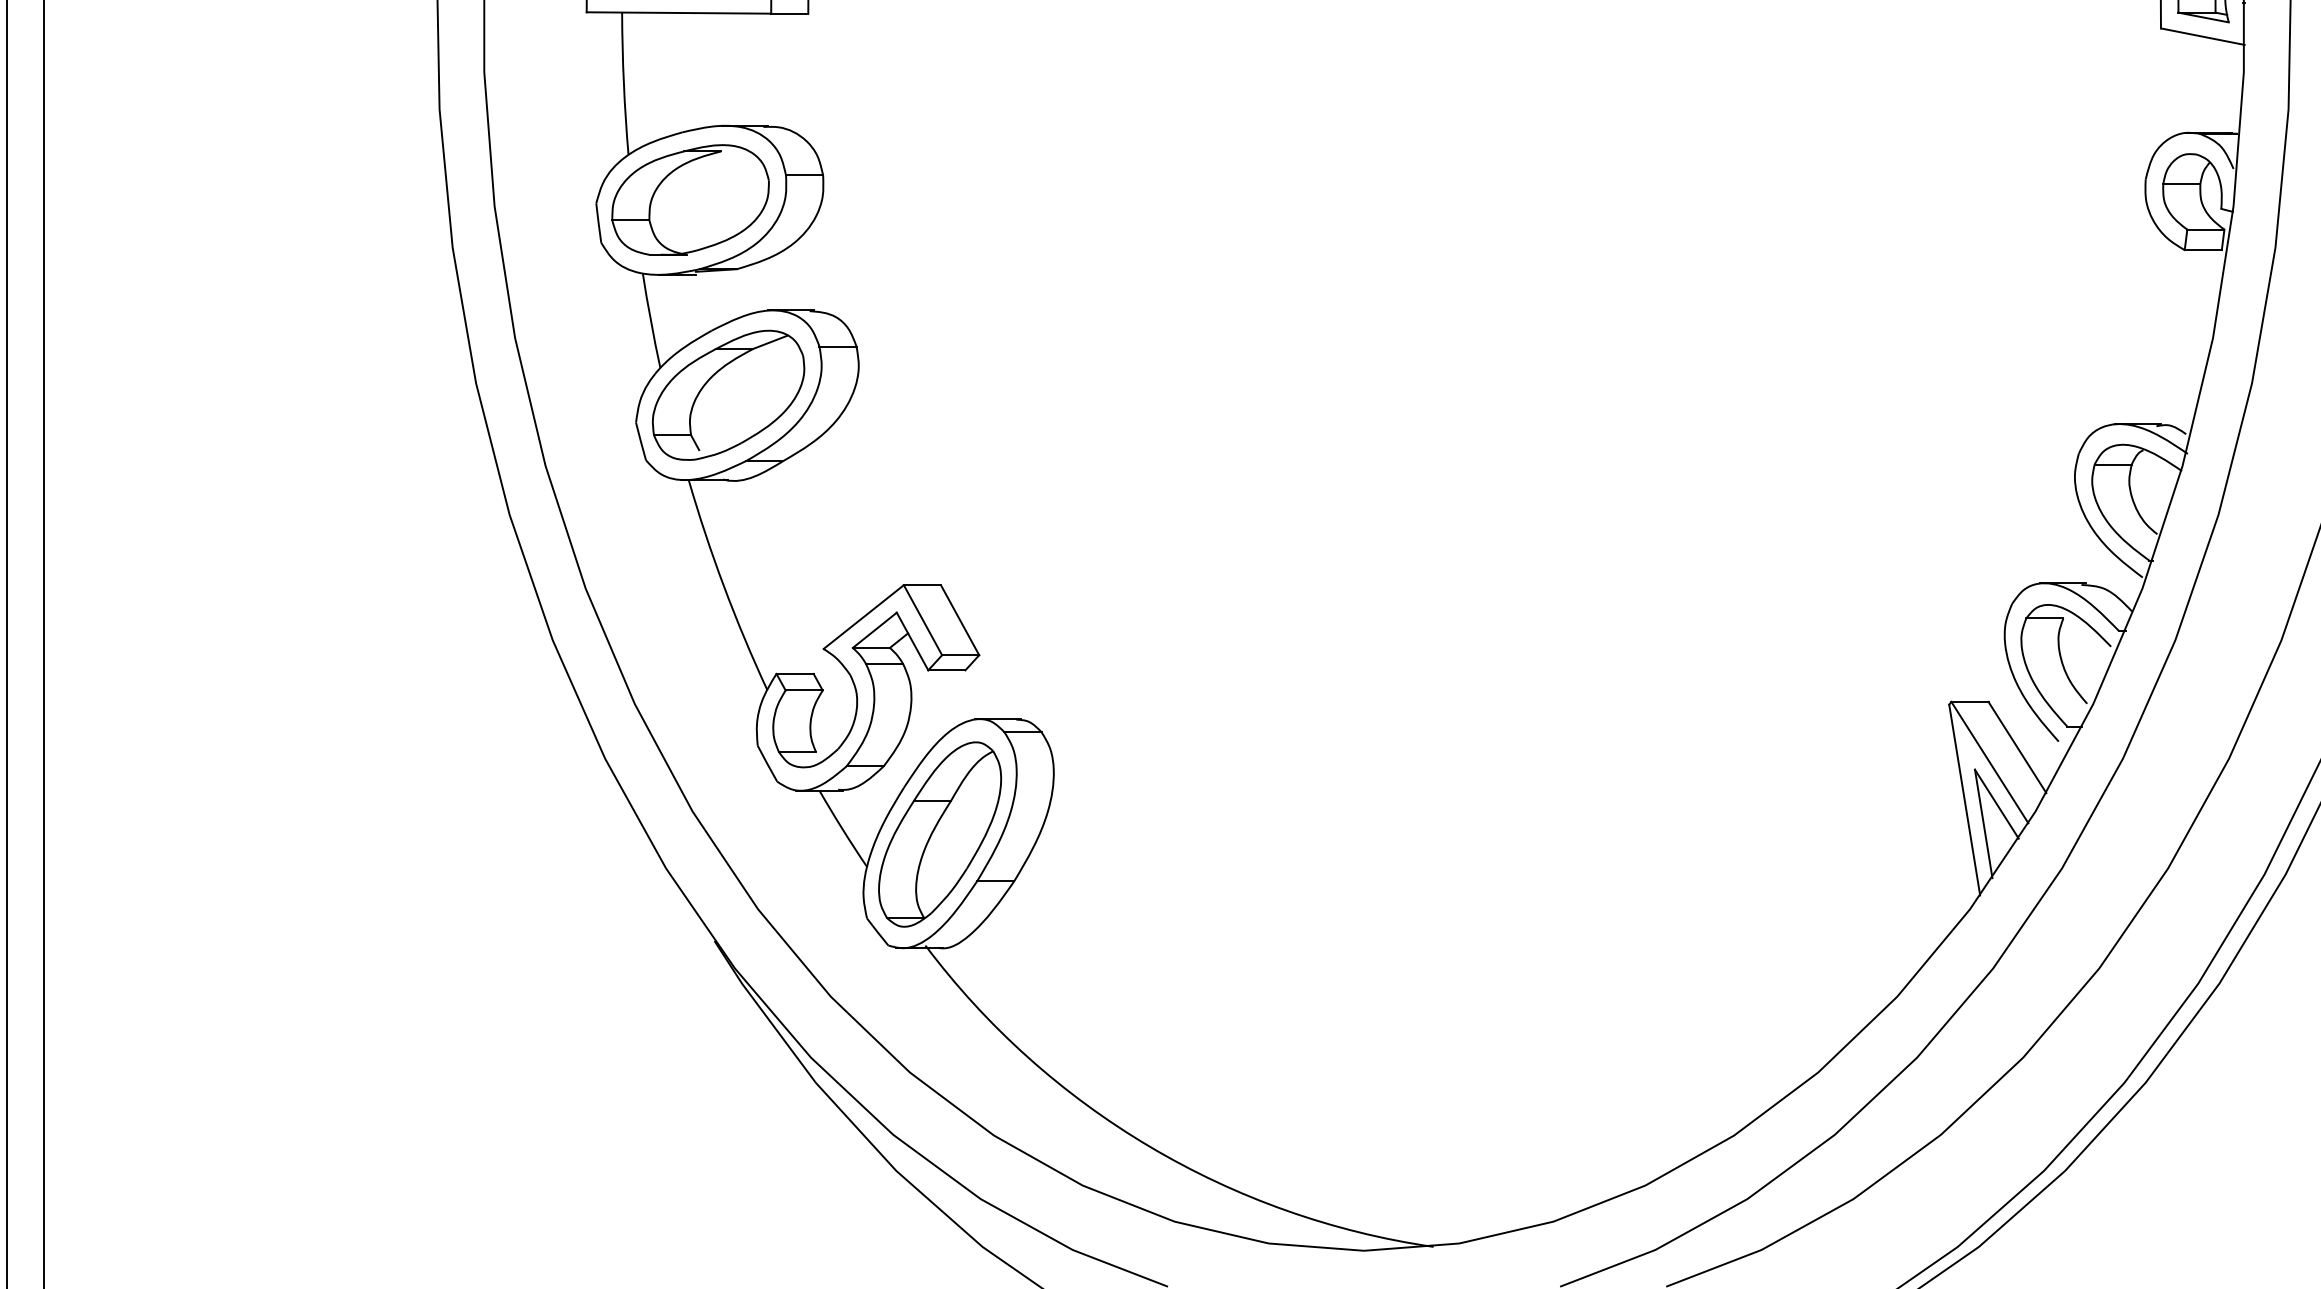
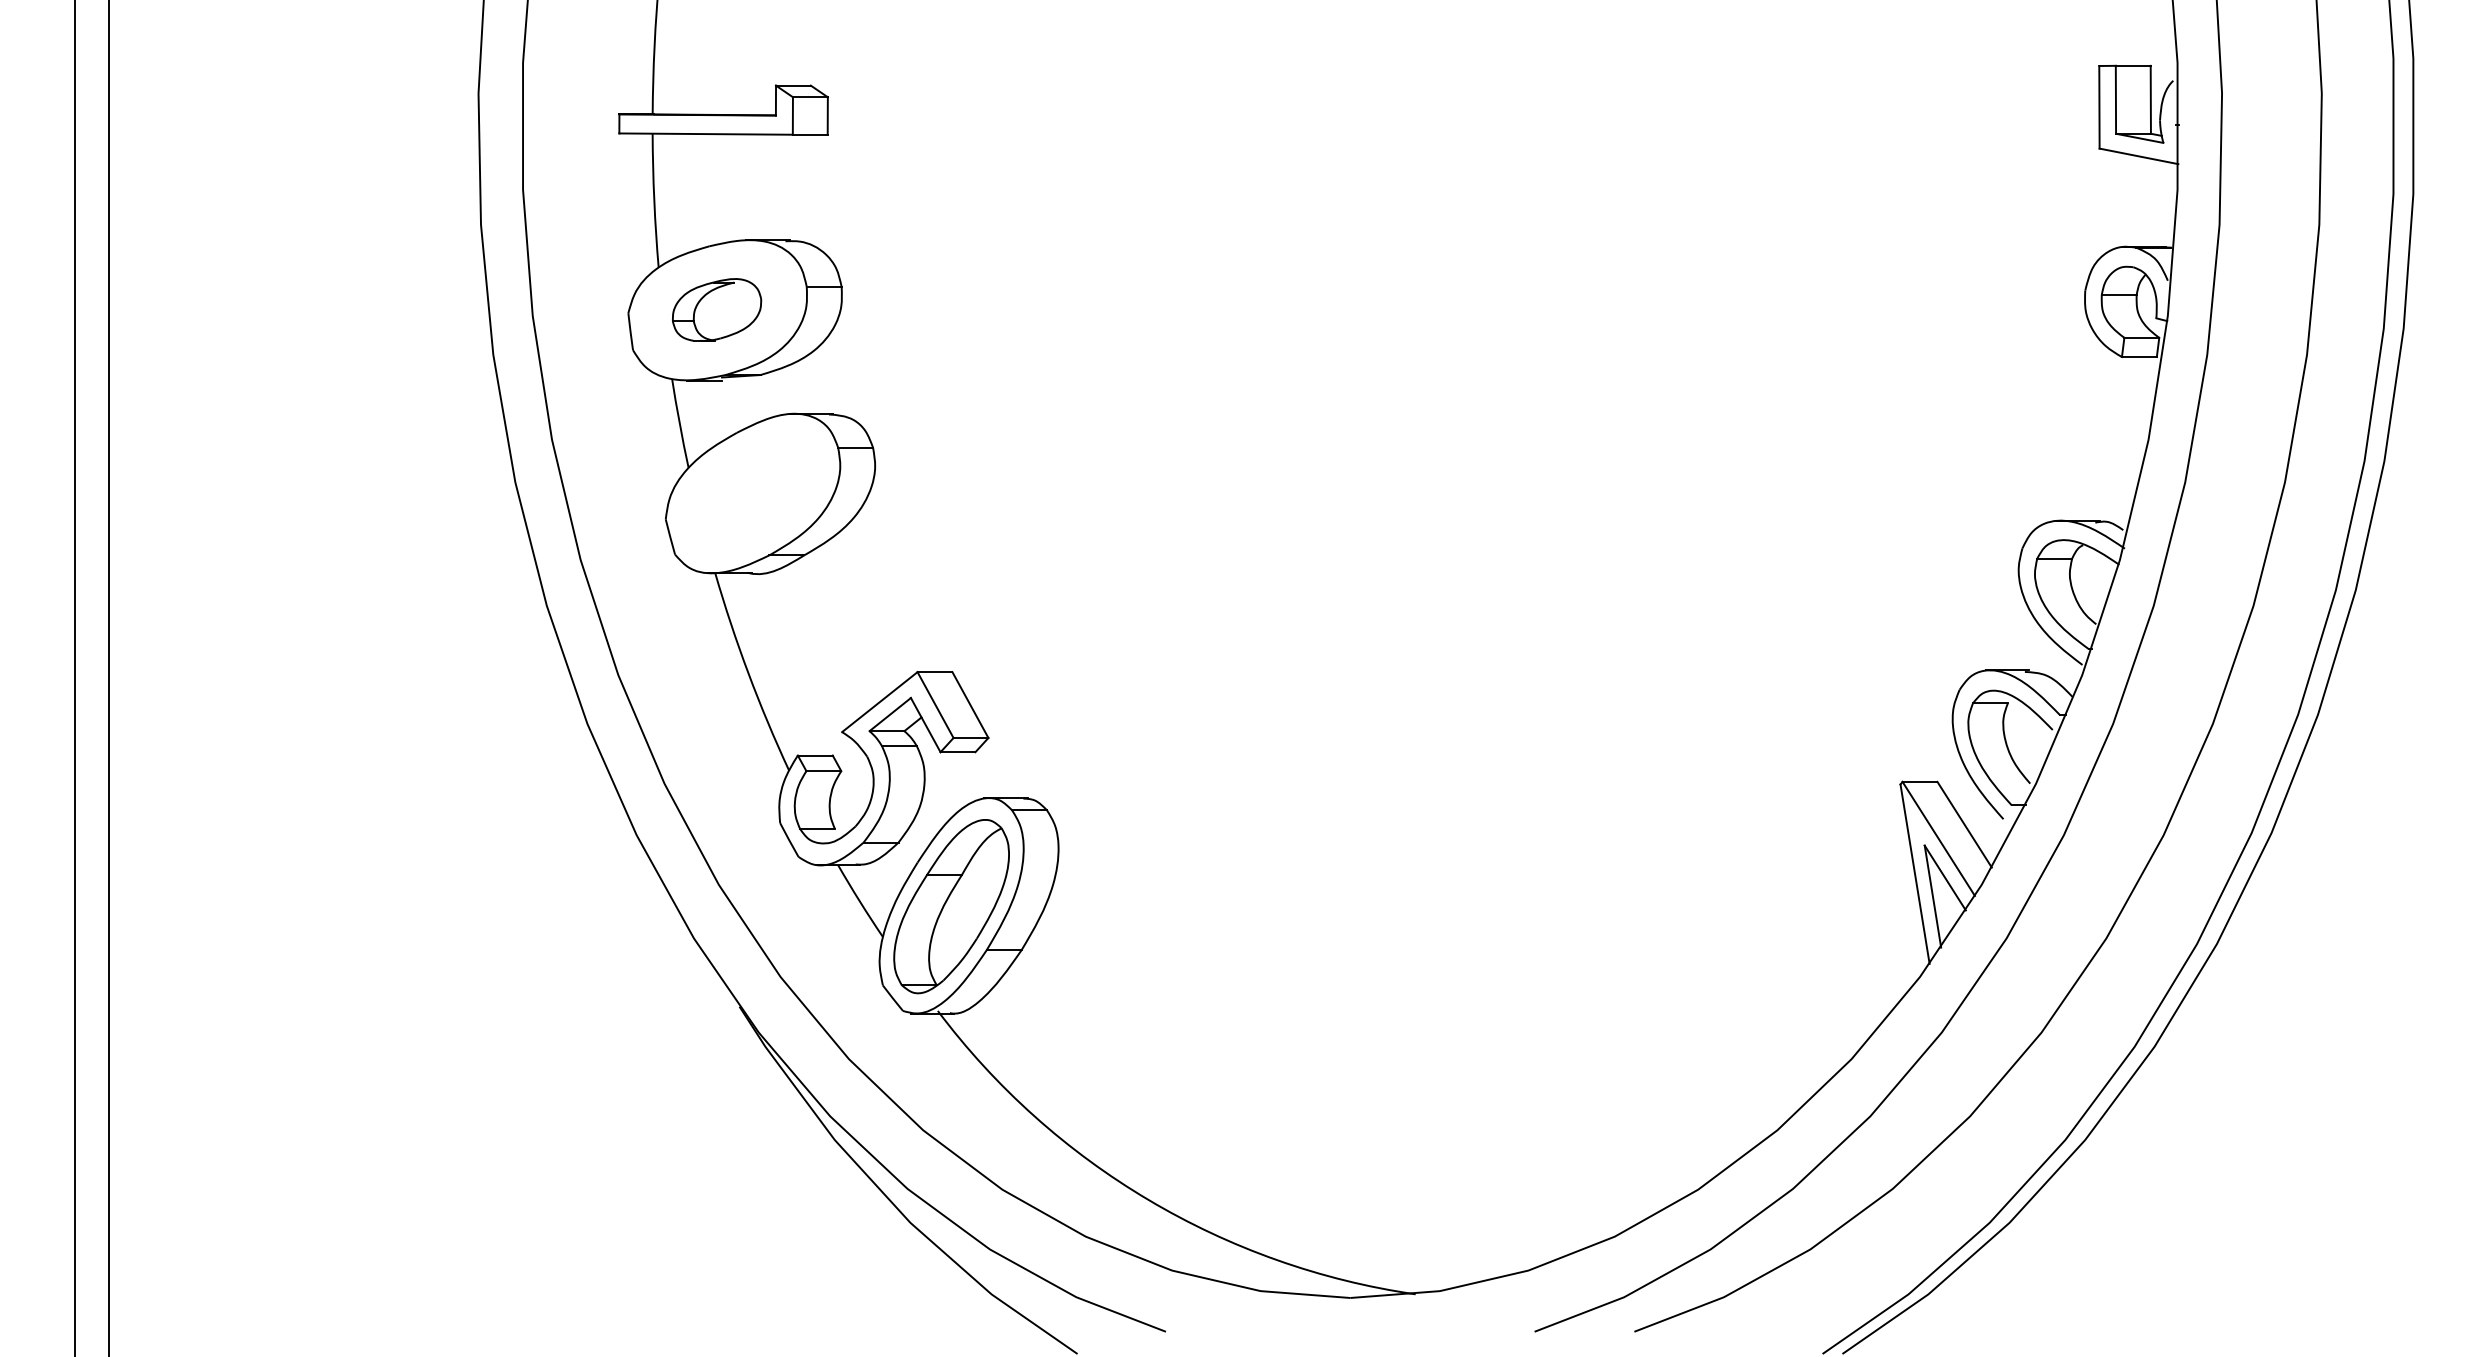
part: (690, 199) -> (716, 309), size x0.6
part: (728, 395) -> (752, 493), removed

